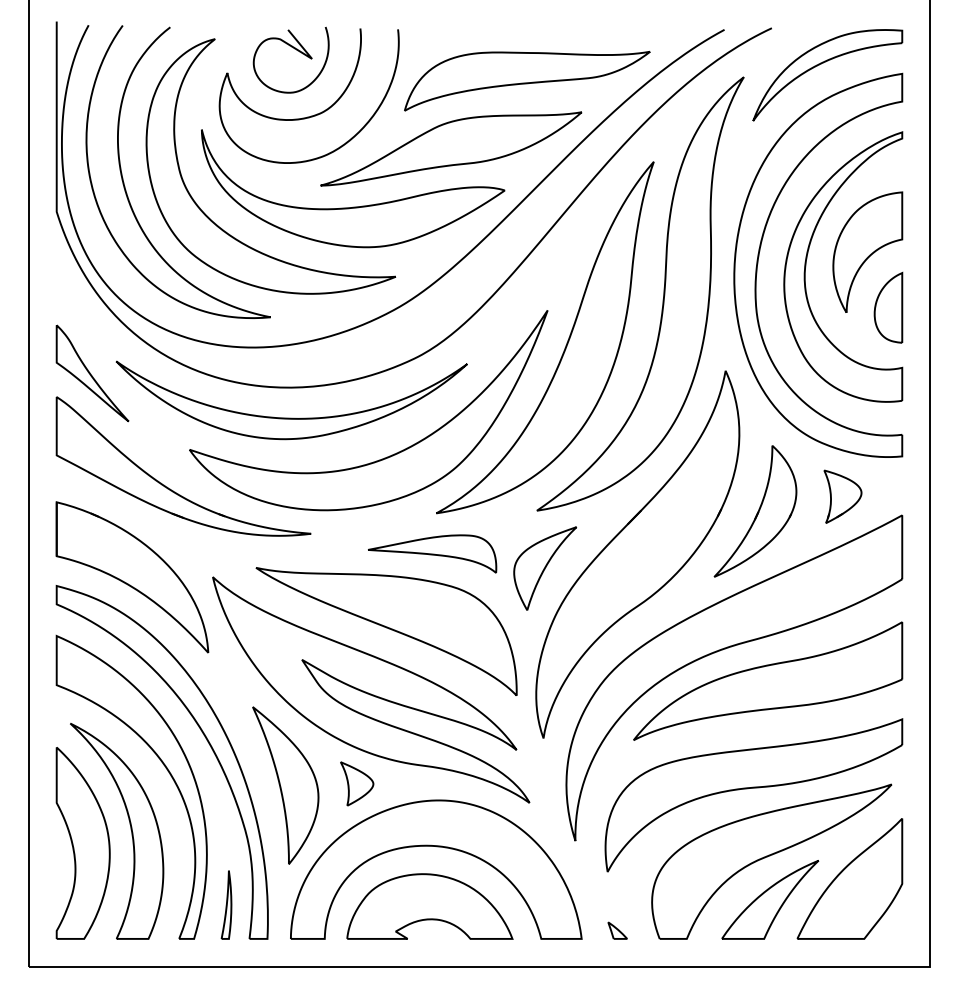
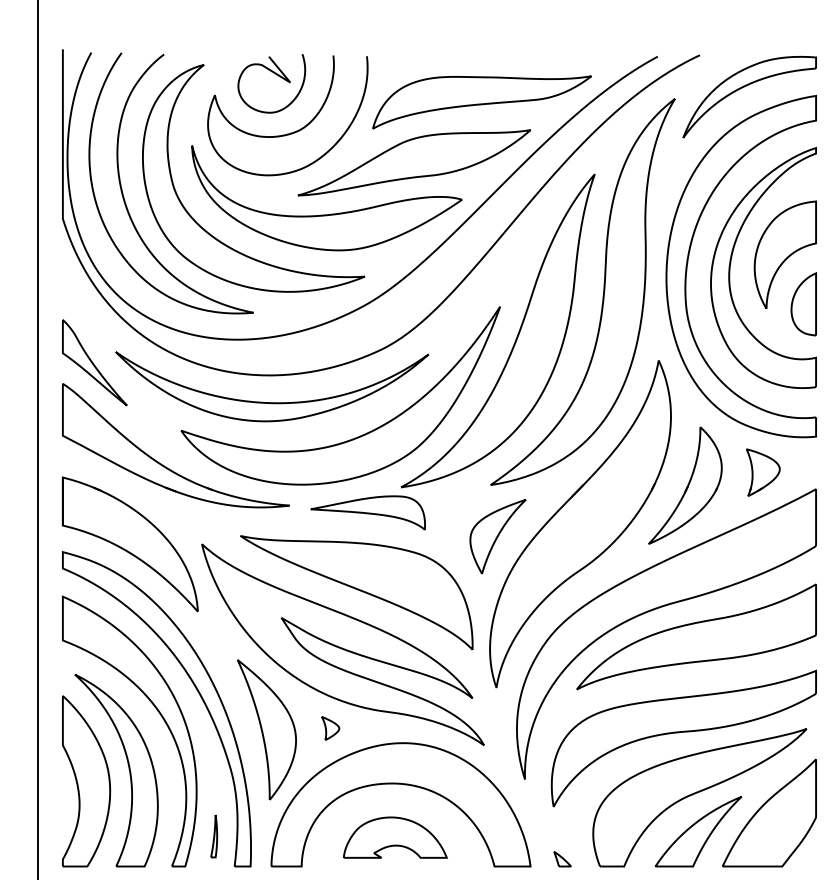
part: (432, 553) -> (368, 512), moved
part: (357, 783) -> (330, 728), size x0.6
part: (226, 904) -> (214, 835), size x0.7
part: (429, 906) -> (394, 837), size x0.7

